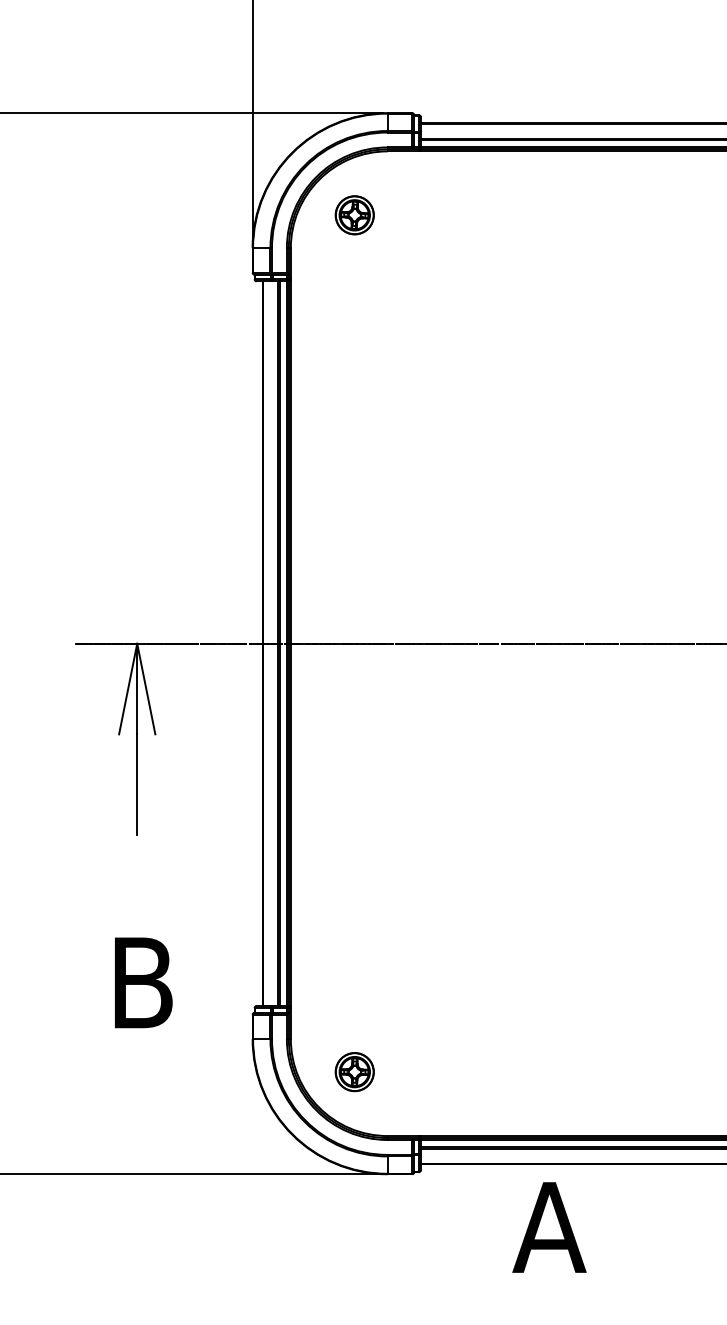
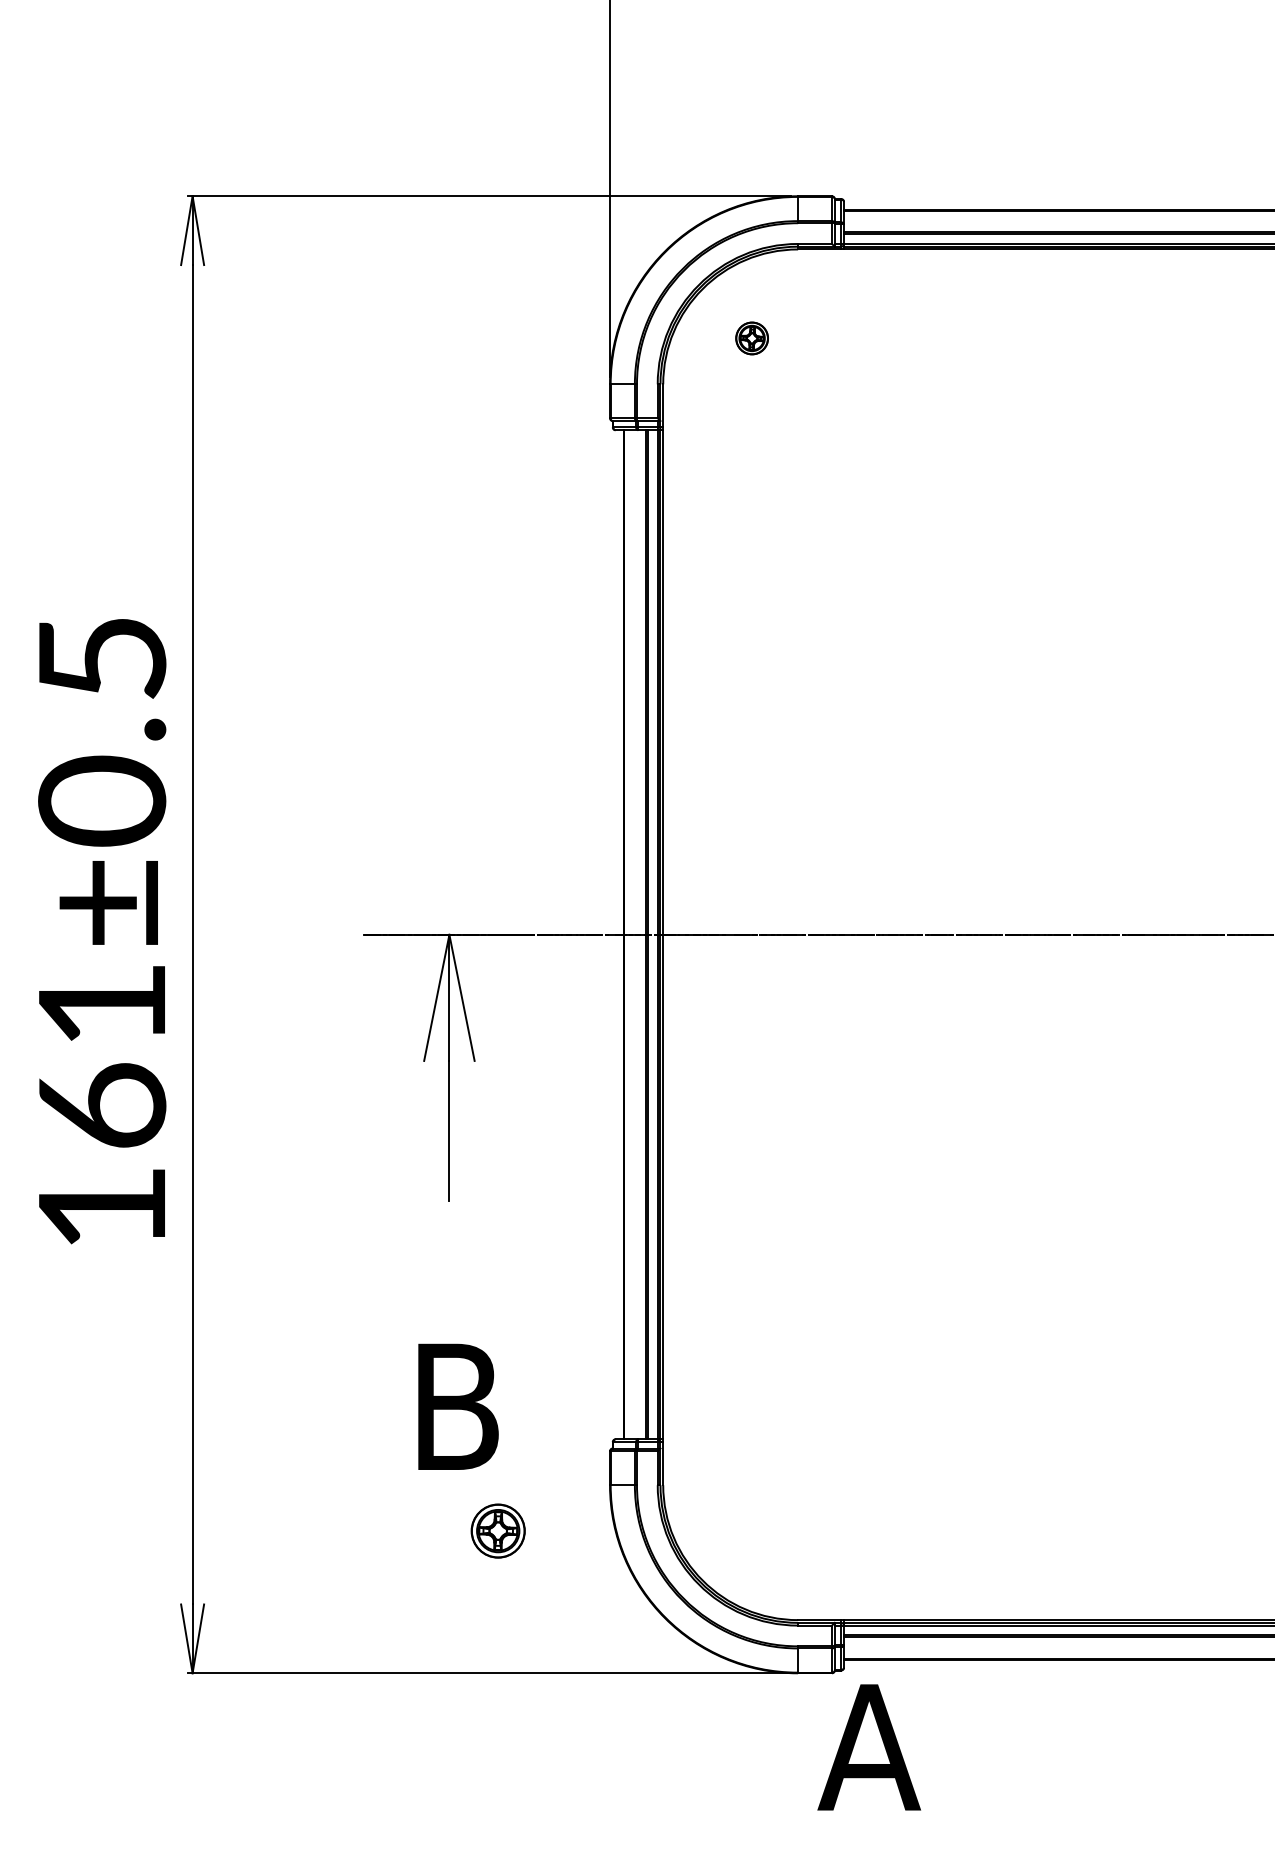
part: (354, 215) -> (751, 338), size x0.6
part: (354, 1071) -> (497, 1530), moved
text: (549, 1227) -> (869, 1747), moved

